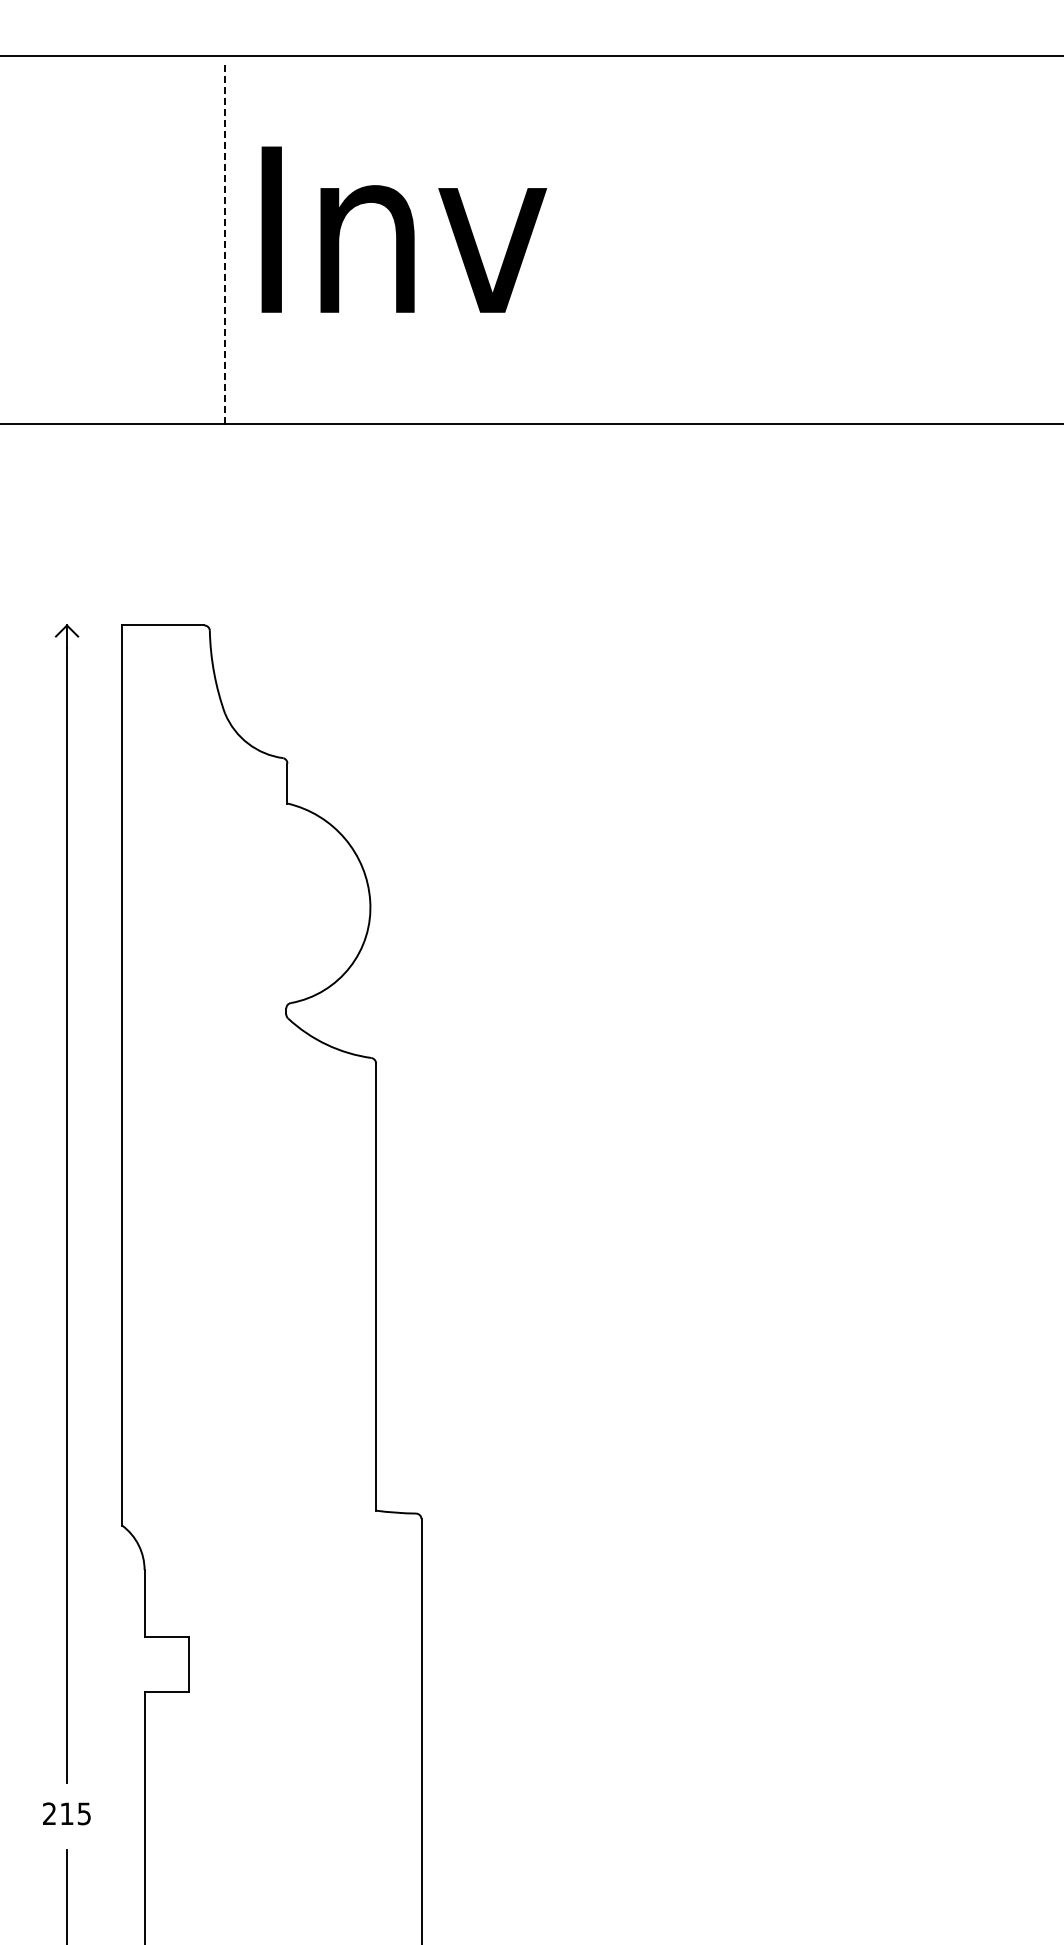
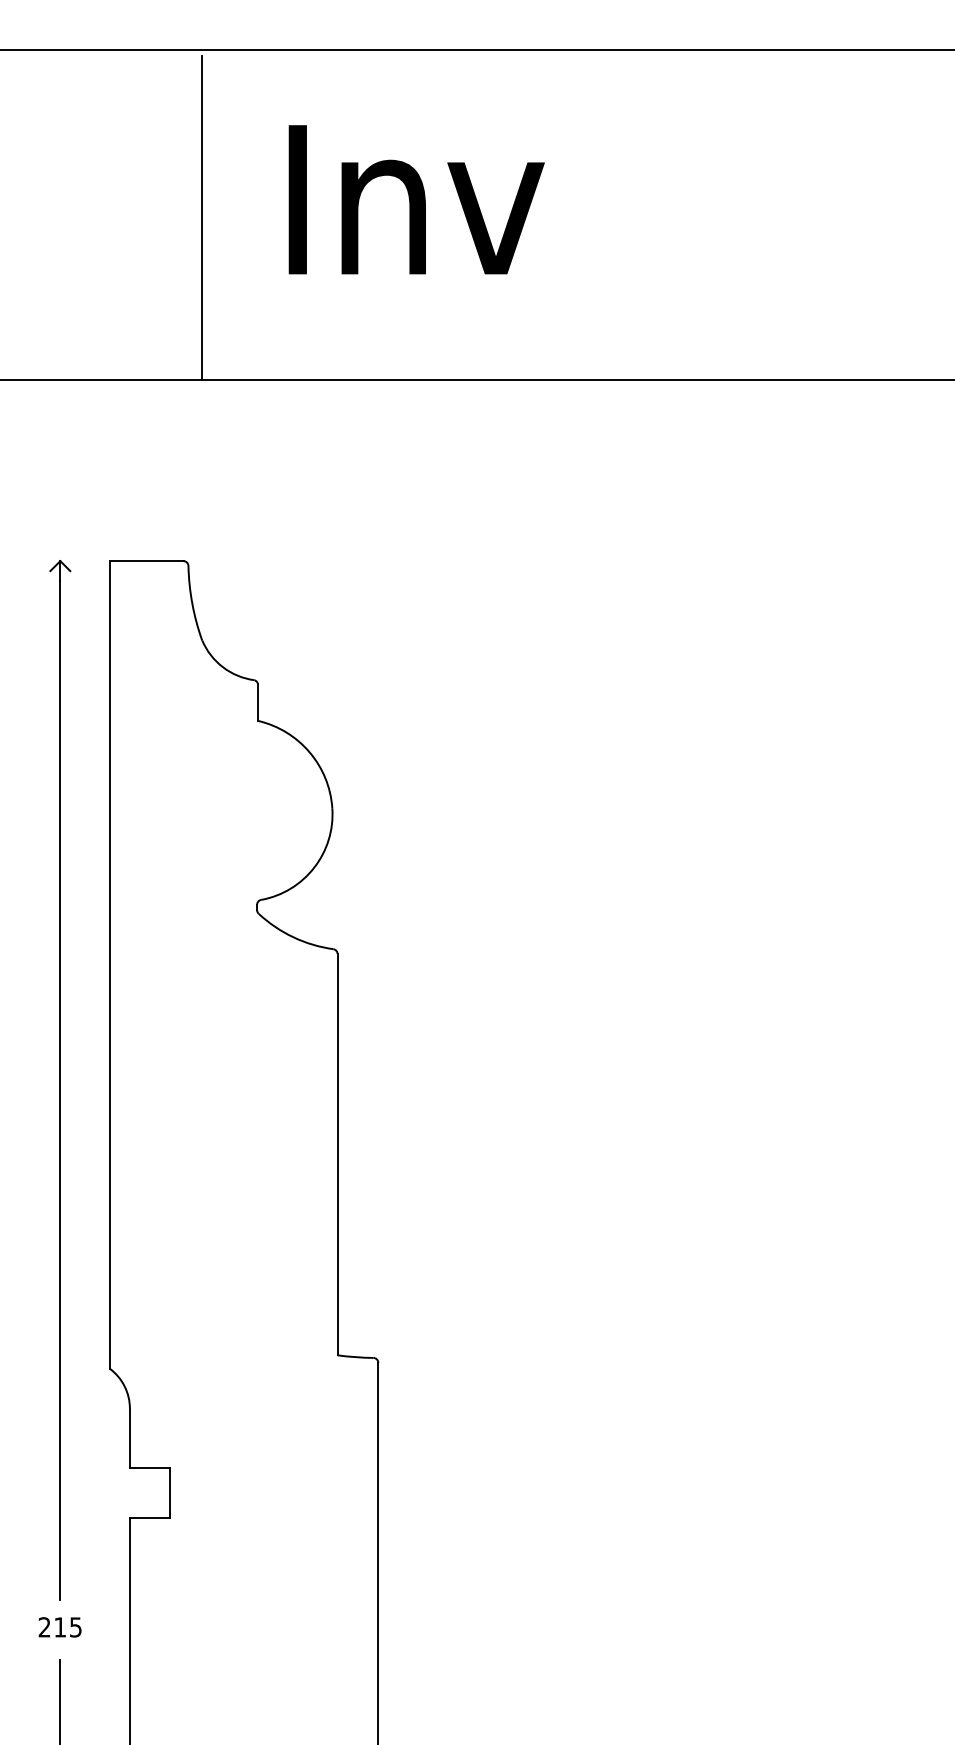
text: (404, 229) -> (416, 199), moved
line: (225, 242) -> (202, 217), dashed -> solid

